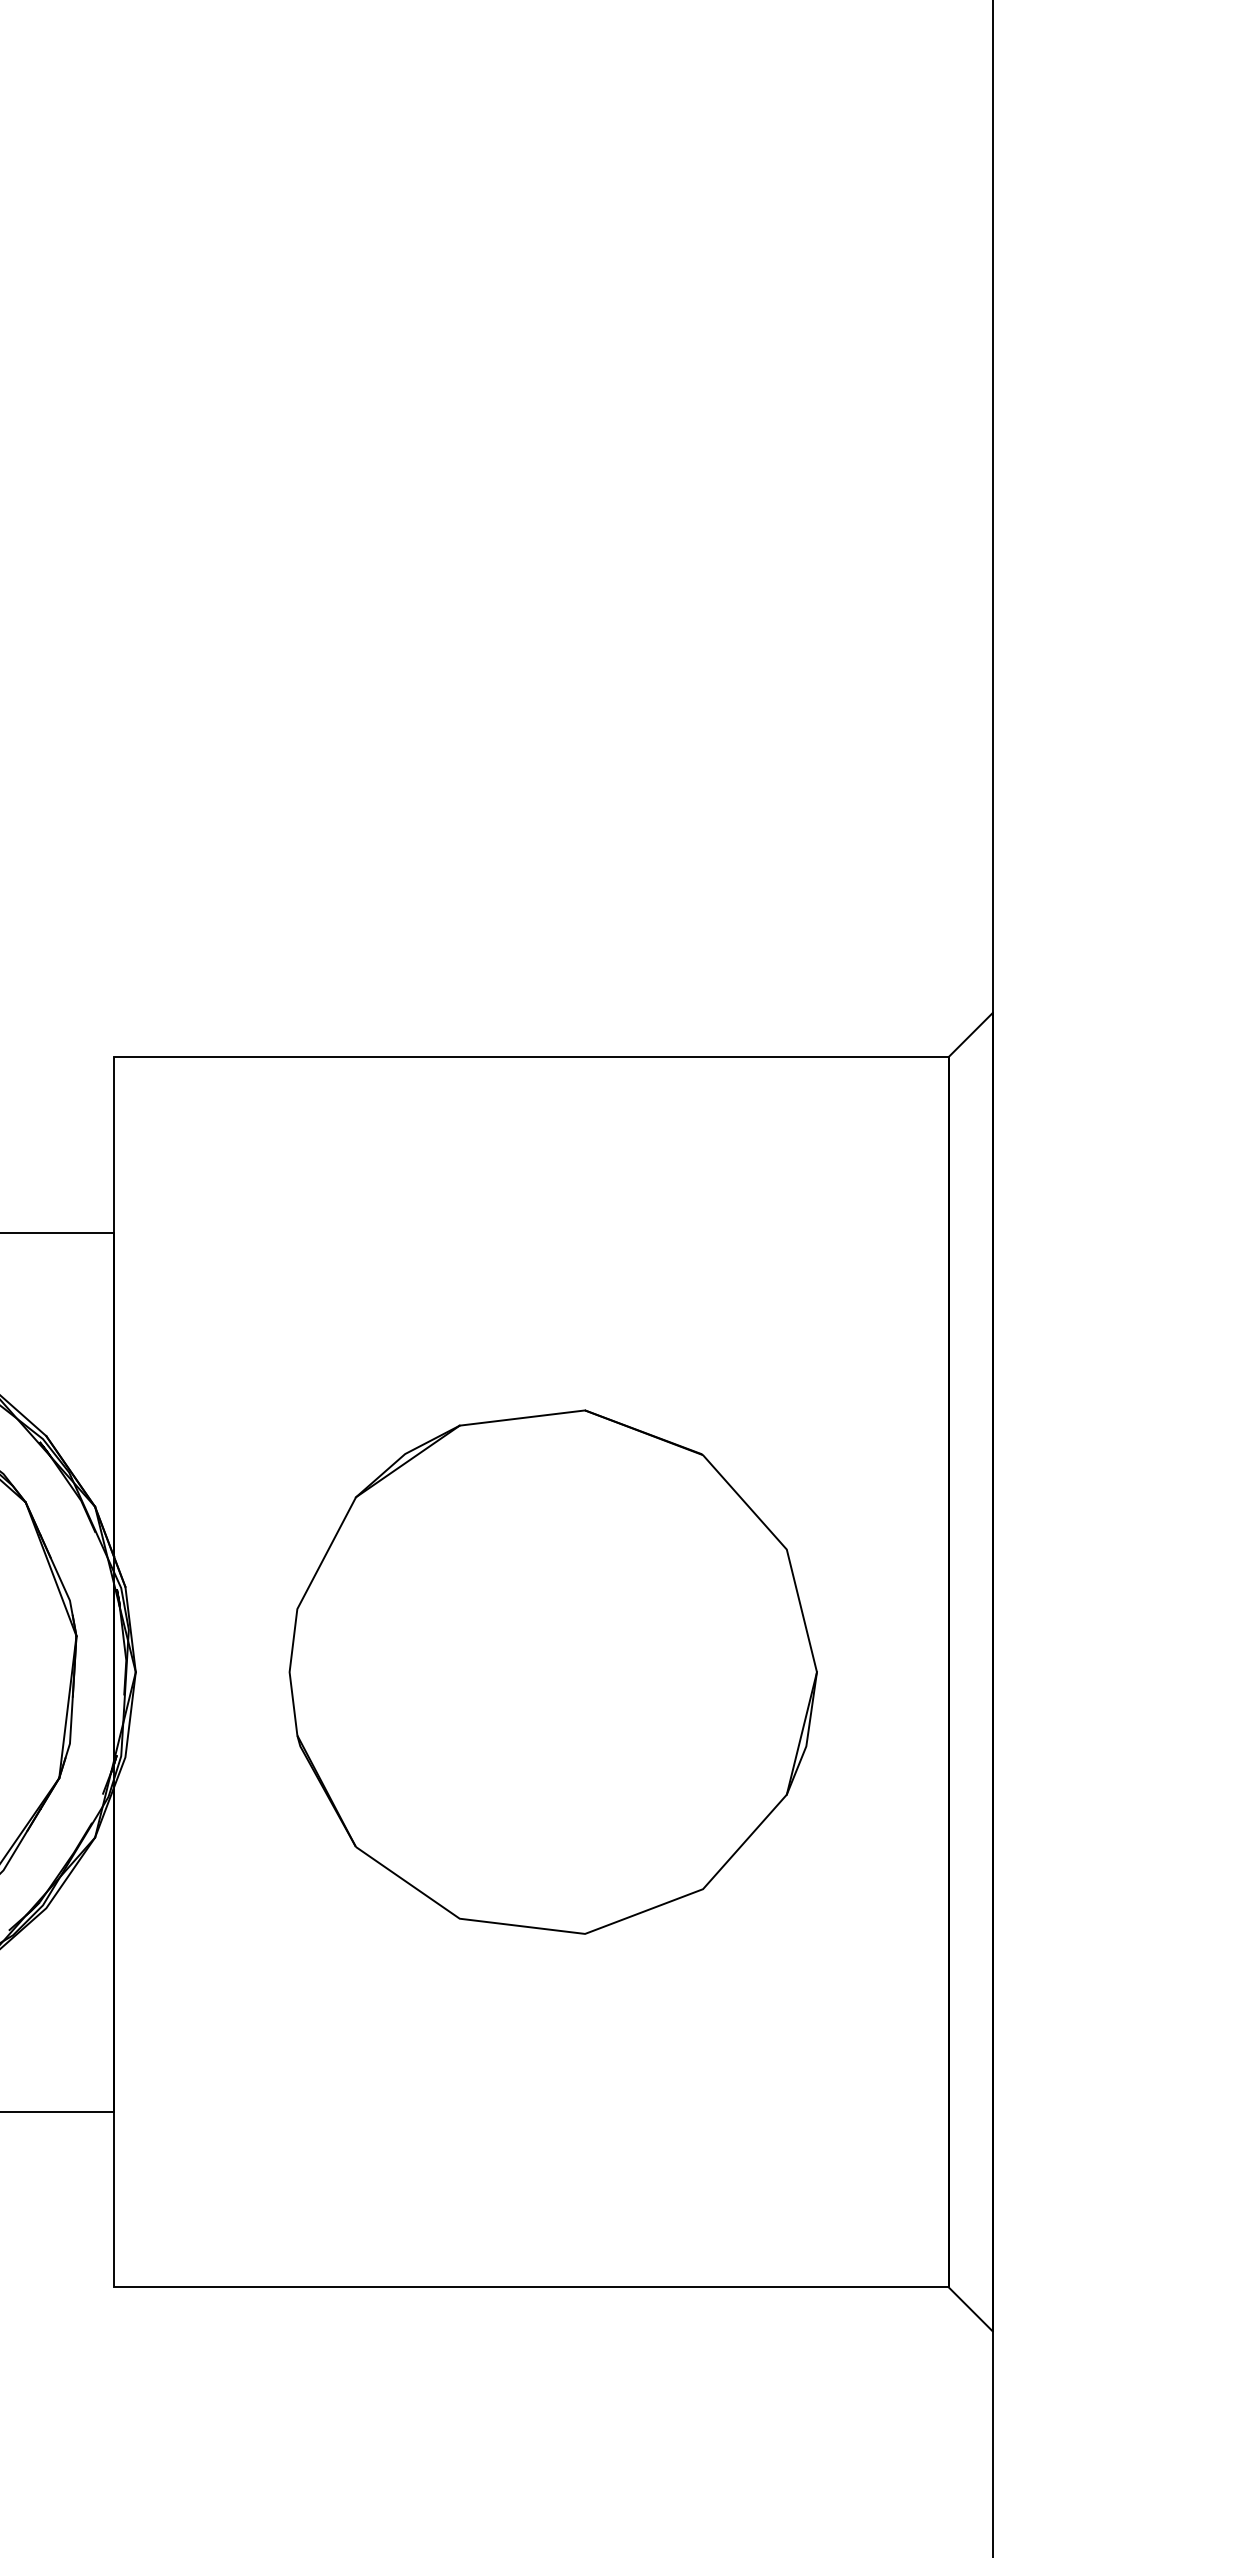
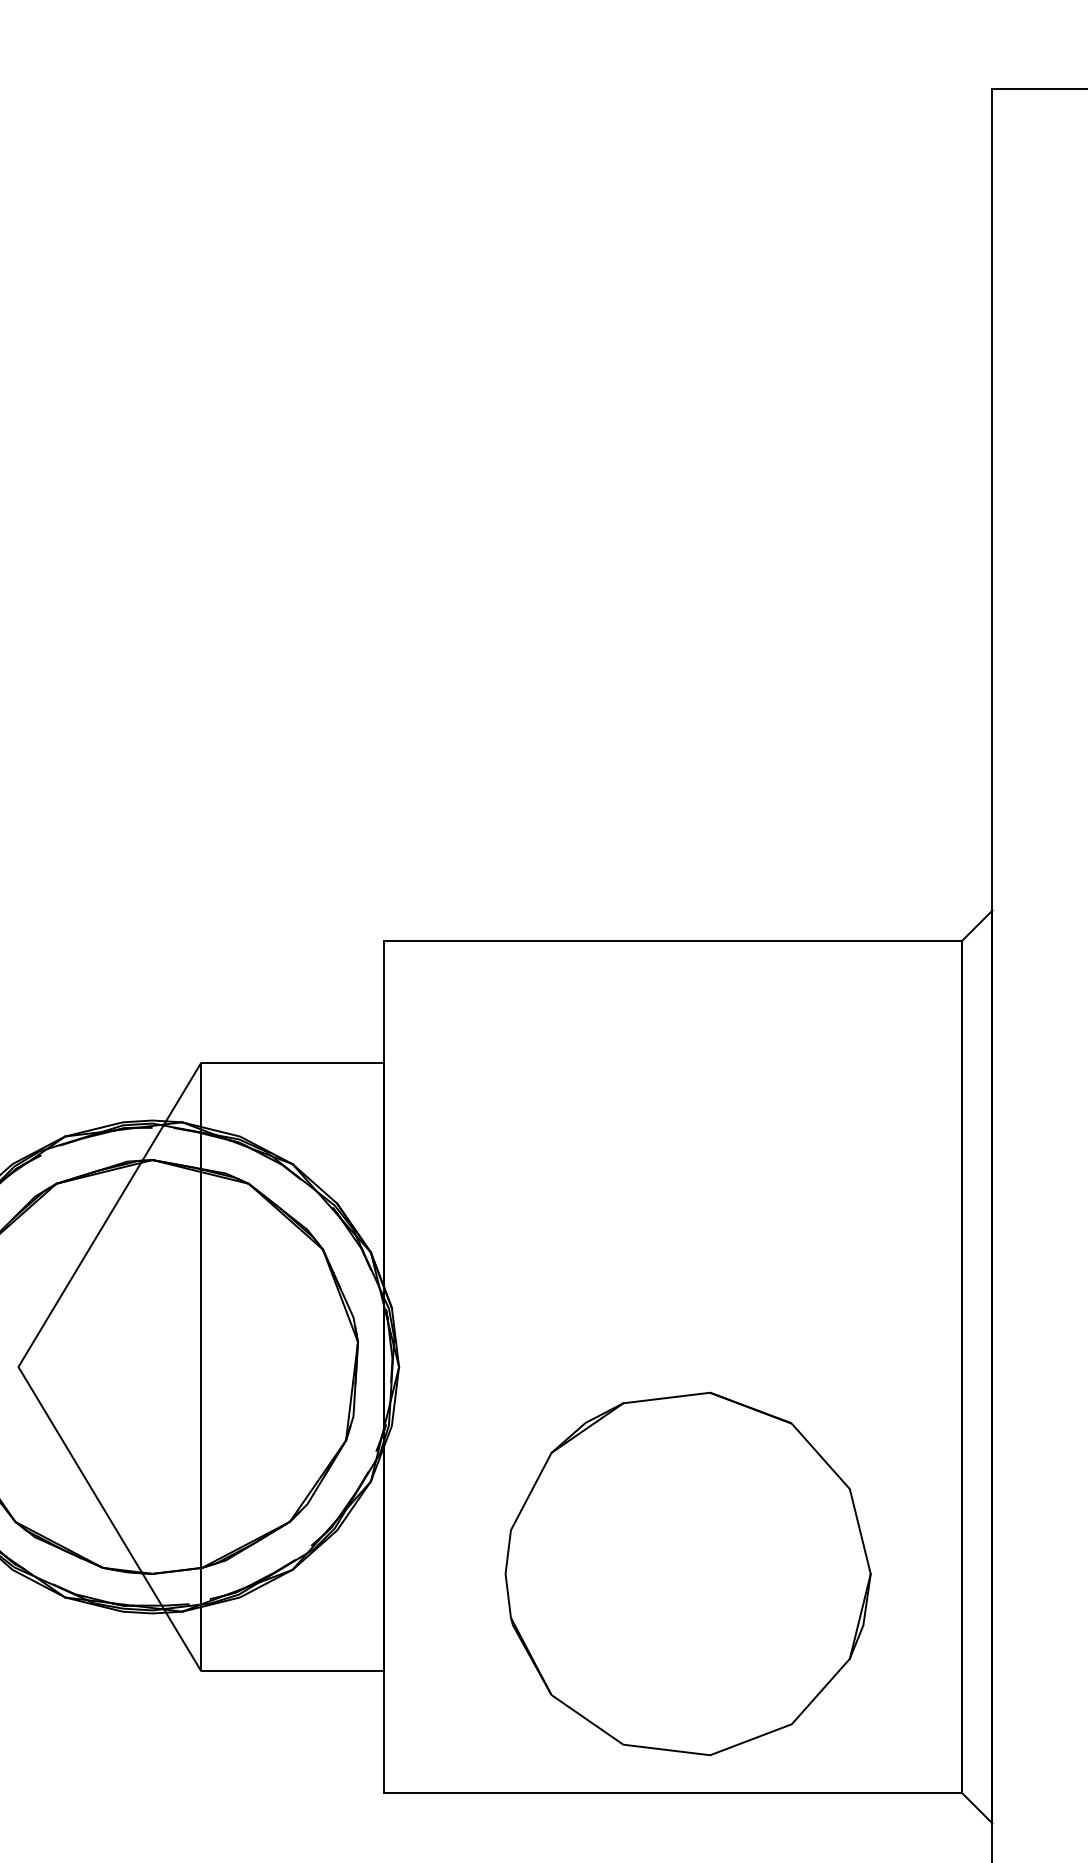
part: (552, 1671) -> (687, 1573), moved

